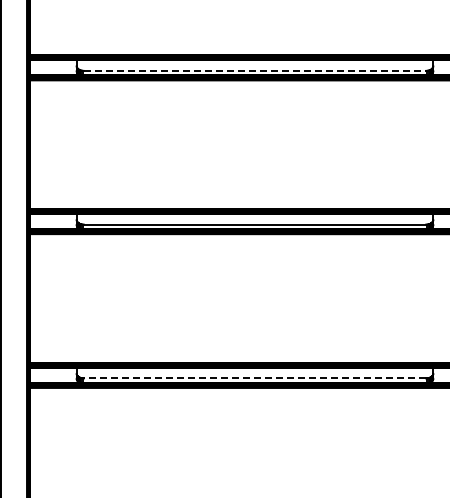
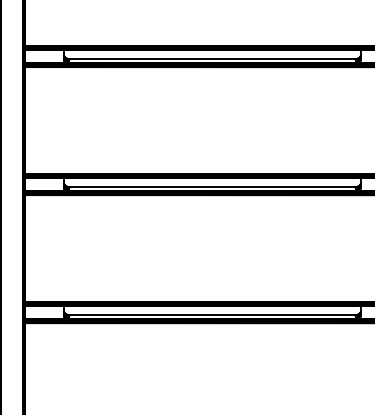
line: (255, 70) -> (212, 58), dashed -> solid
line: (254, 378) -> (212, 315), dashed -> solid

